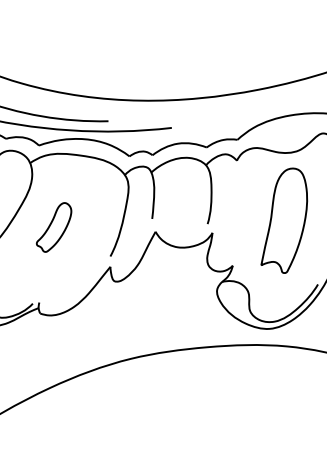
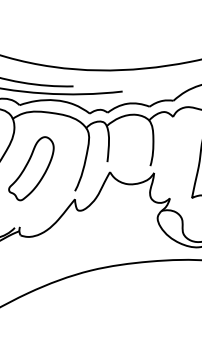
part: (53, 227) -> (30, 168), size x1.67

